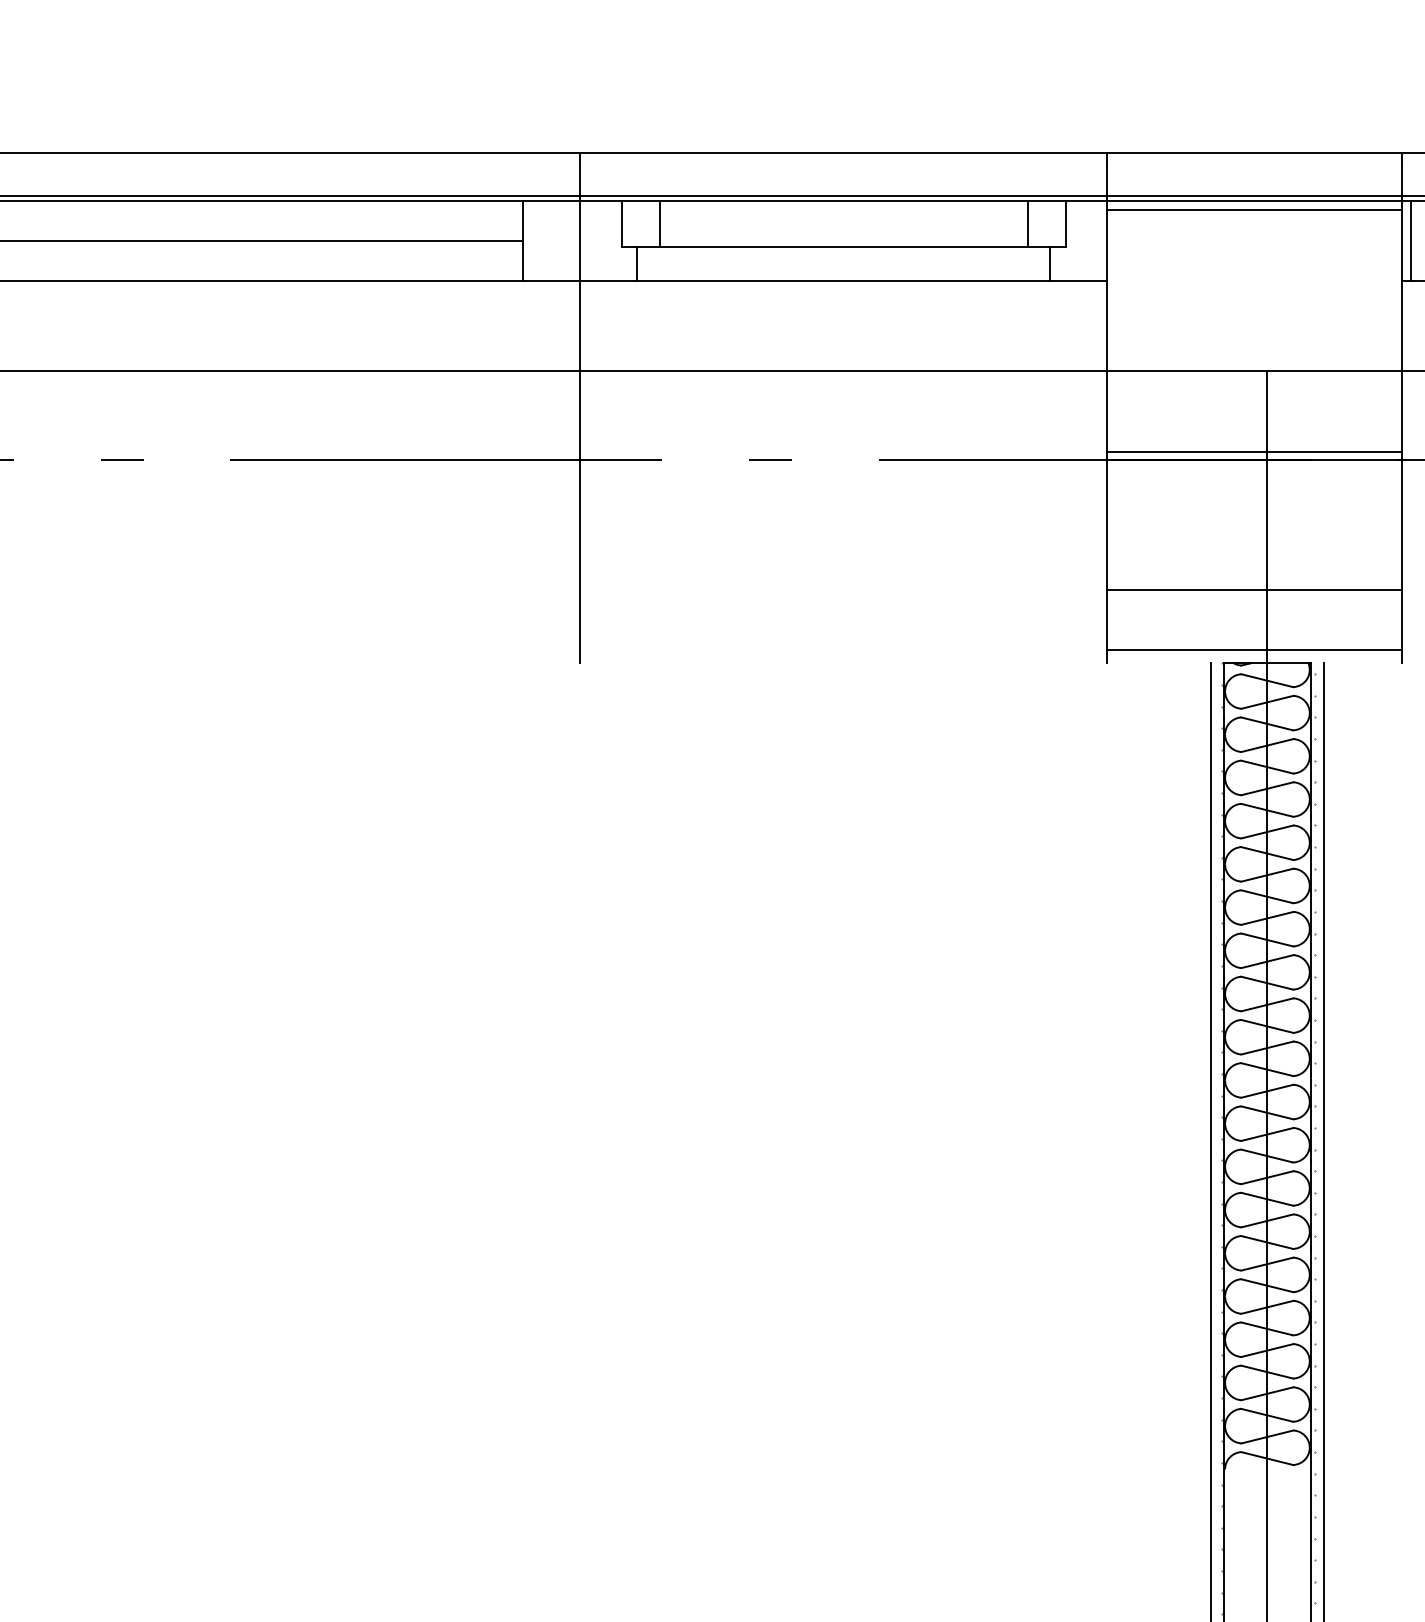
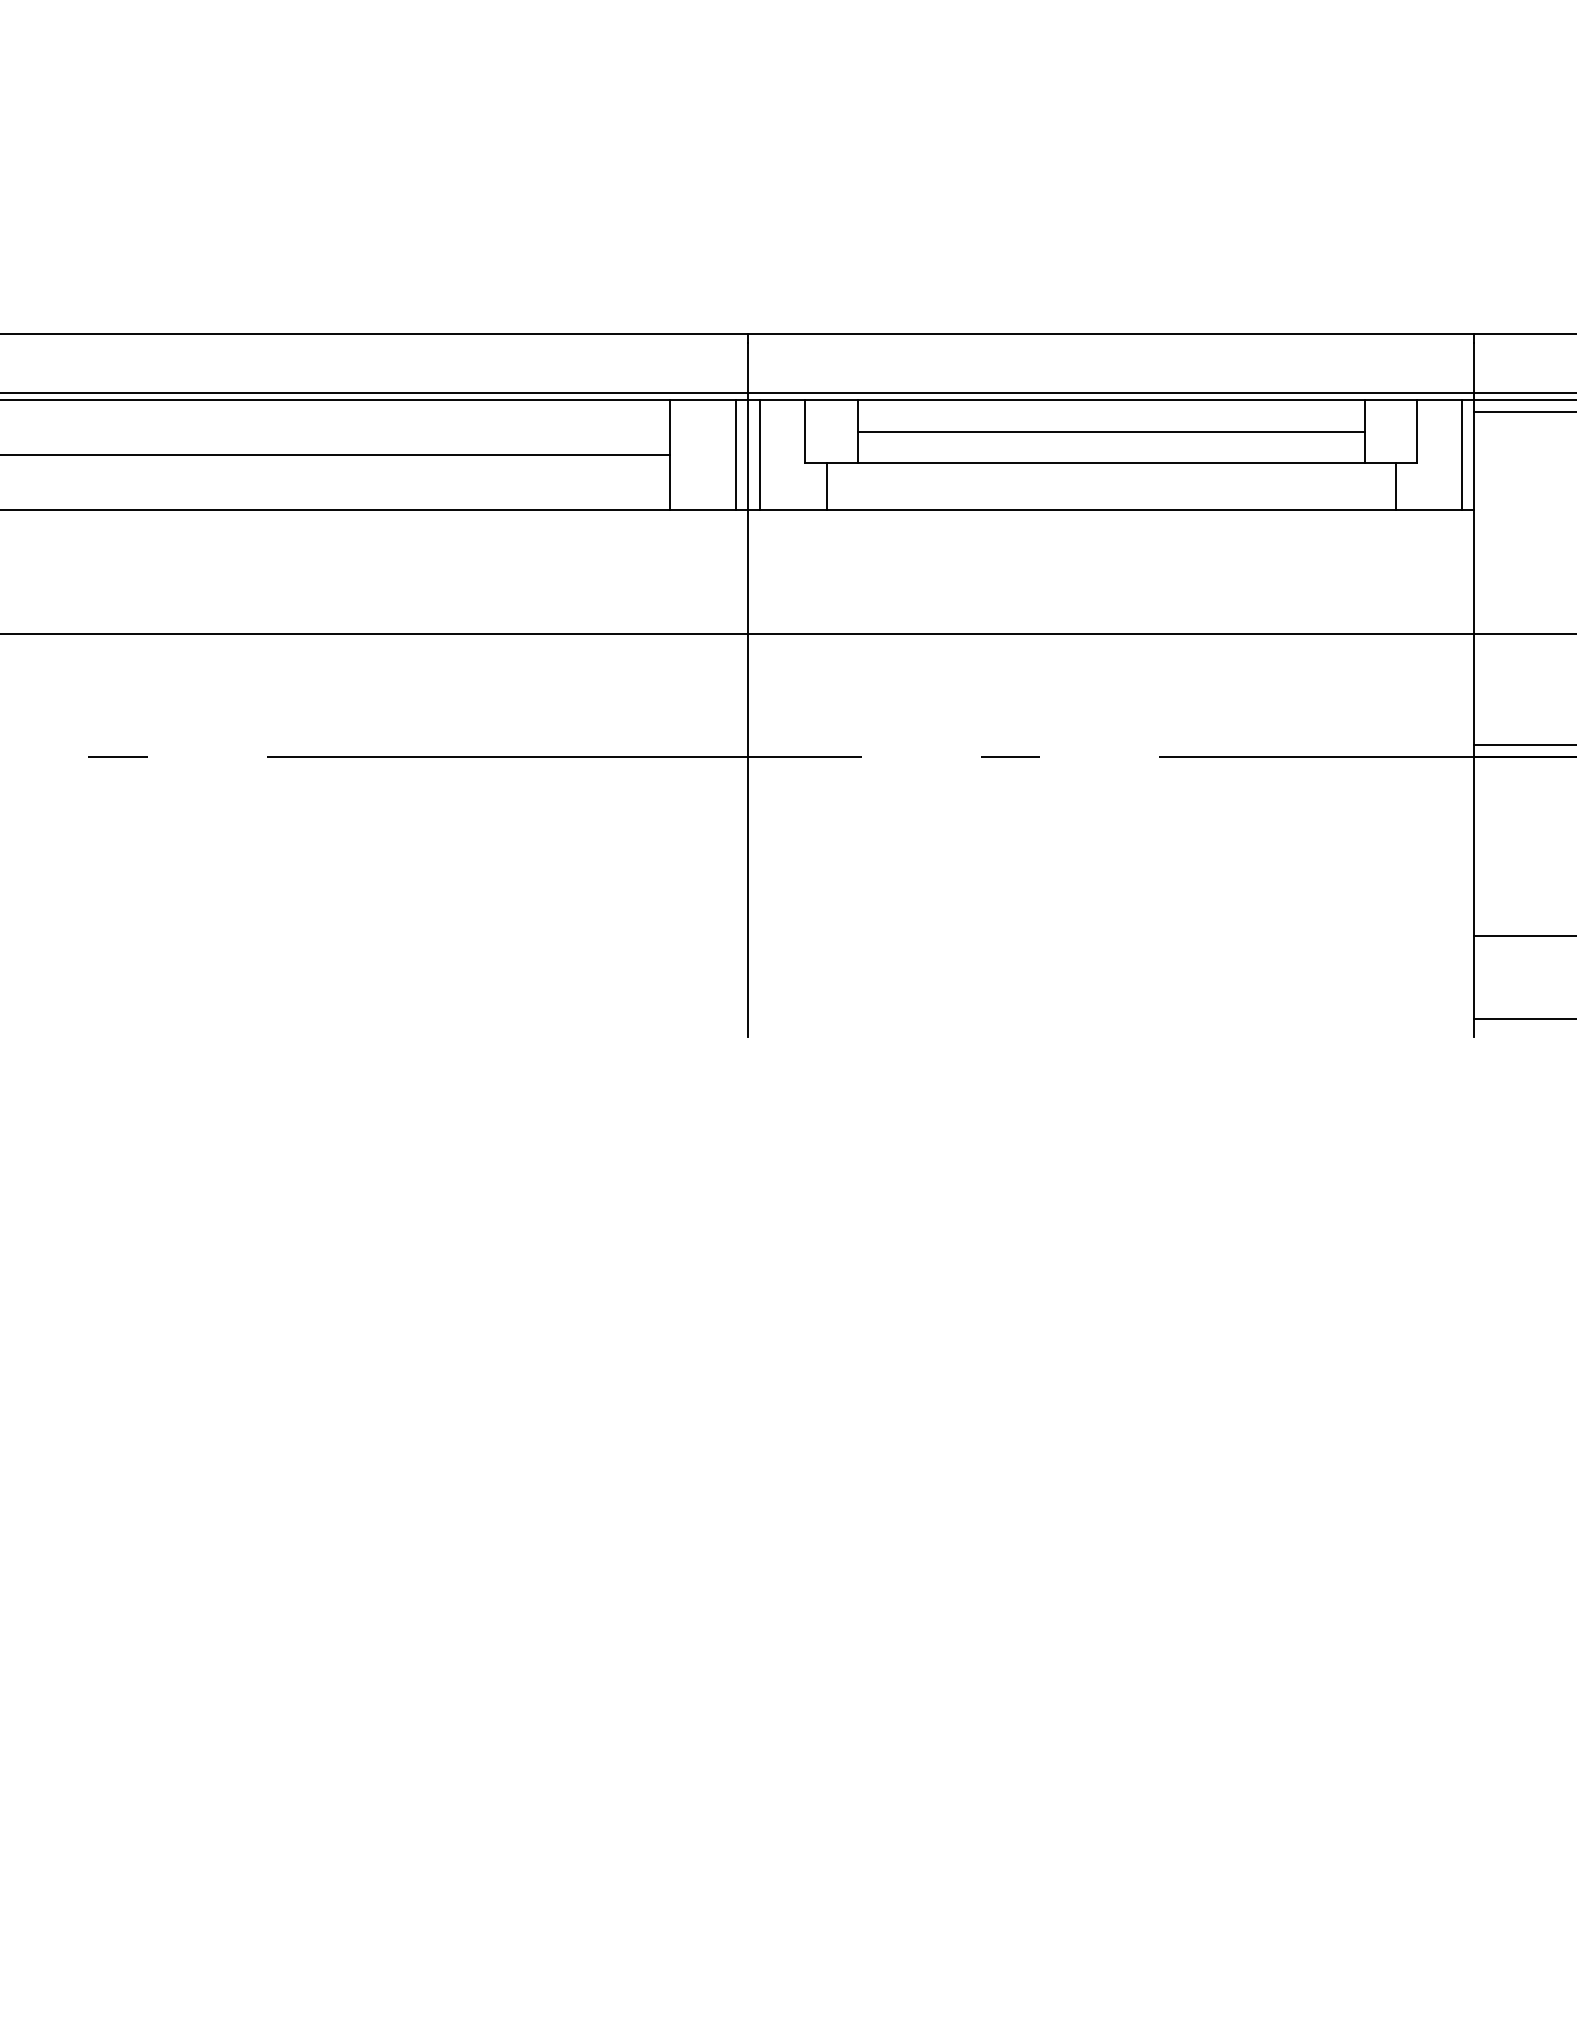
line: (843, 223) -> (1110, 431), added
line: (571, 240) -> (736, 454), added
line: (588, 240) -> (759, 454), added
line: (1098, 240) -> (1461, 454), added

